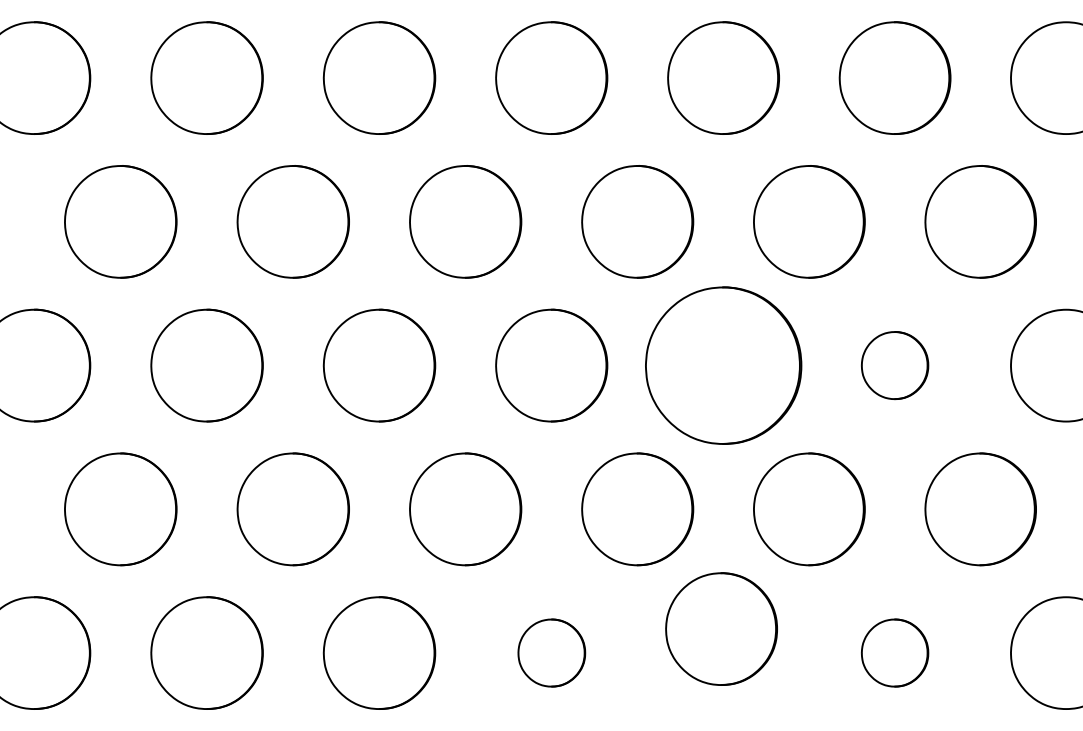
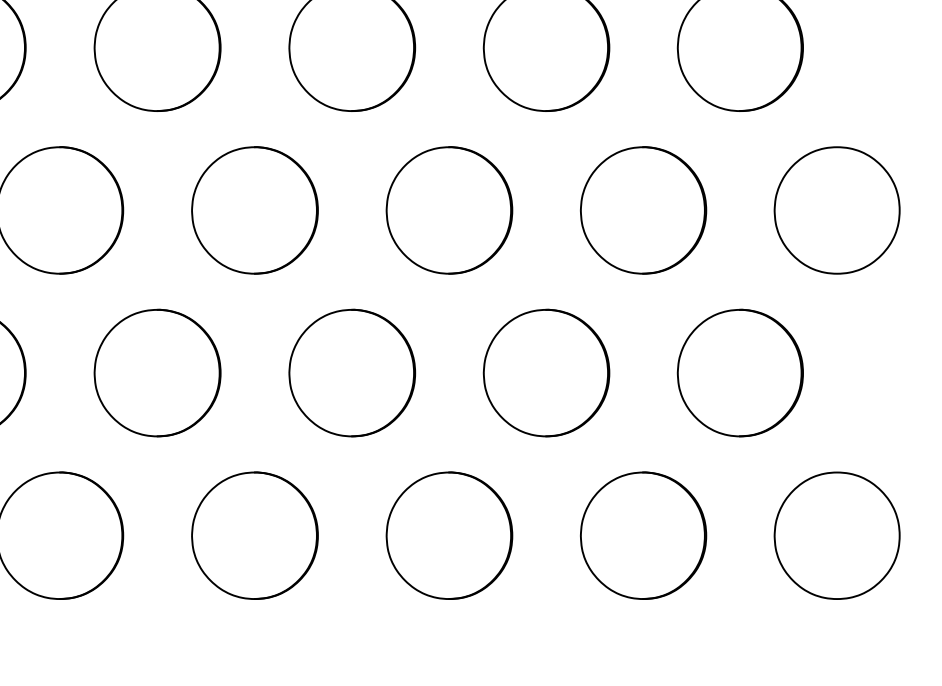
part: (723, 365) -> (449, 210), size x0.71
part: (894, 365) -> (642, 210), size x1.67
part: (721, 628) -> (449, 535), moved
part: (551, 652) -> (254, 535), size x1.67
part: (894, 652) -> (642, 535), size x1.67

